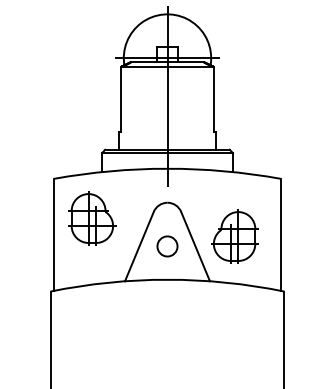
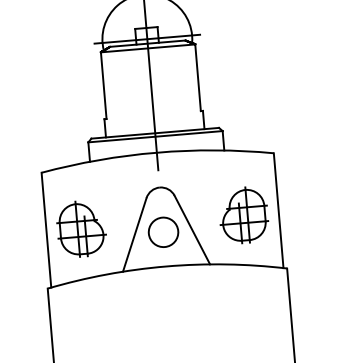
part: (92, 218) -> (81, 228), moved
part: (234, 236) -> (243, 215), moved
circle: (167, 246) -> (163, 232), size x1.43

